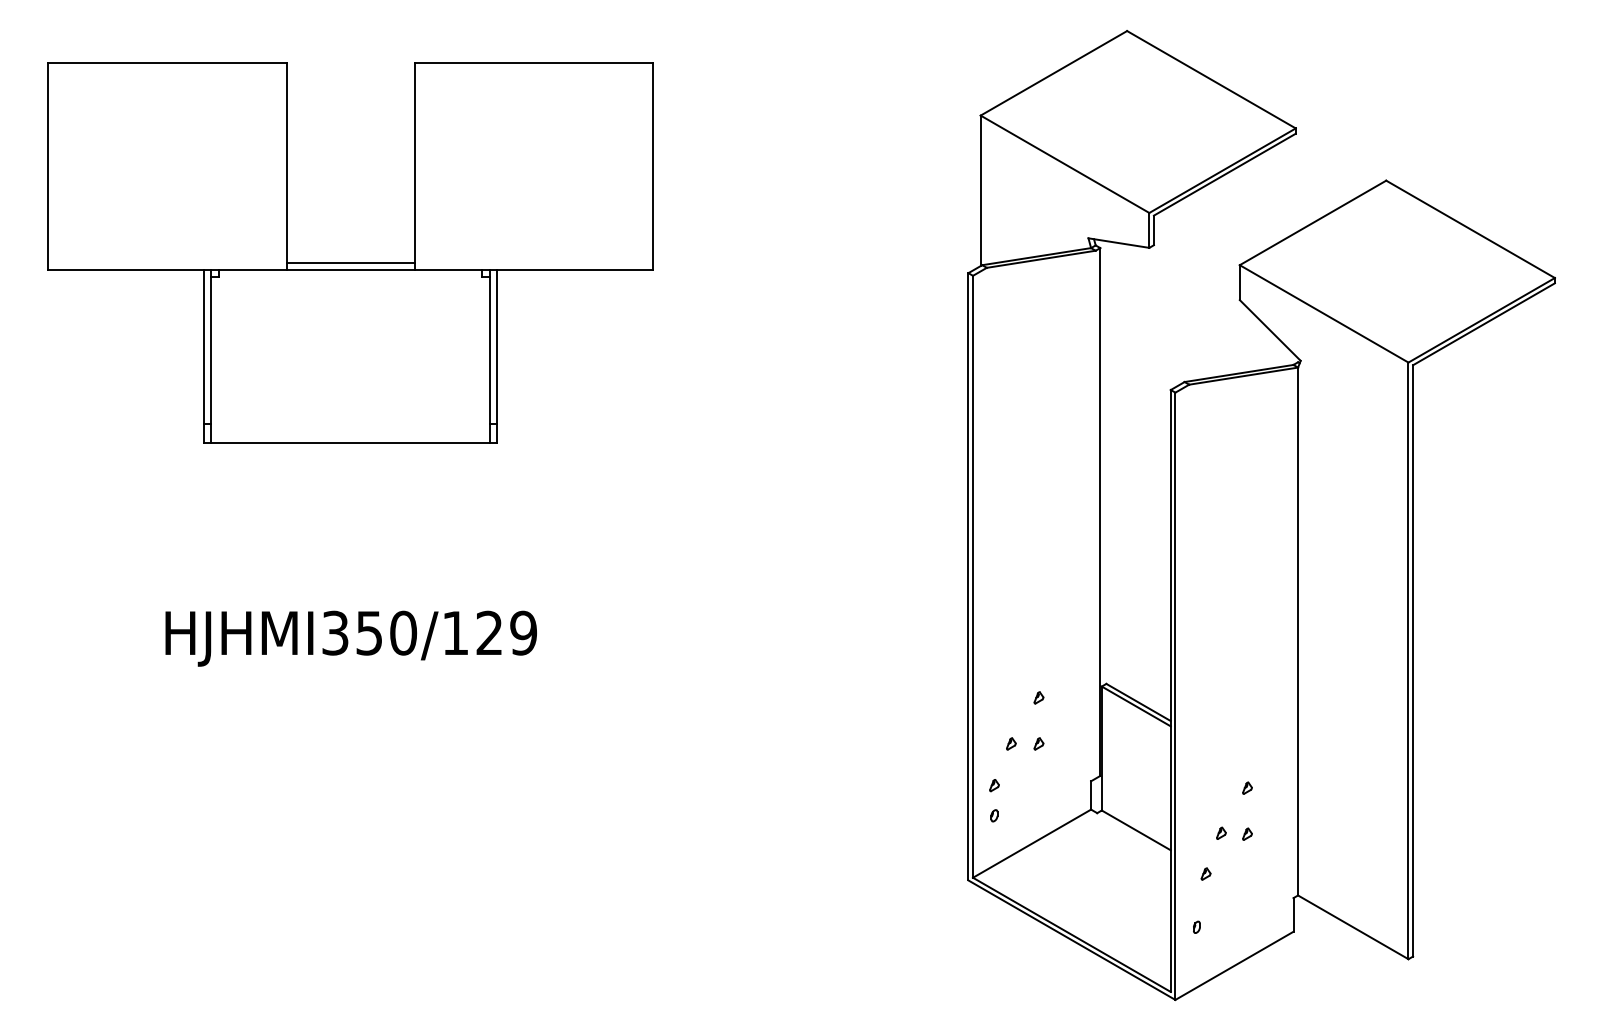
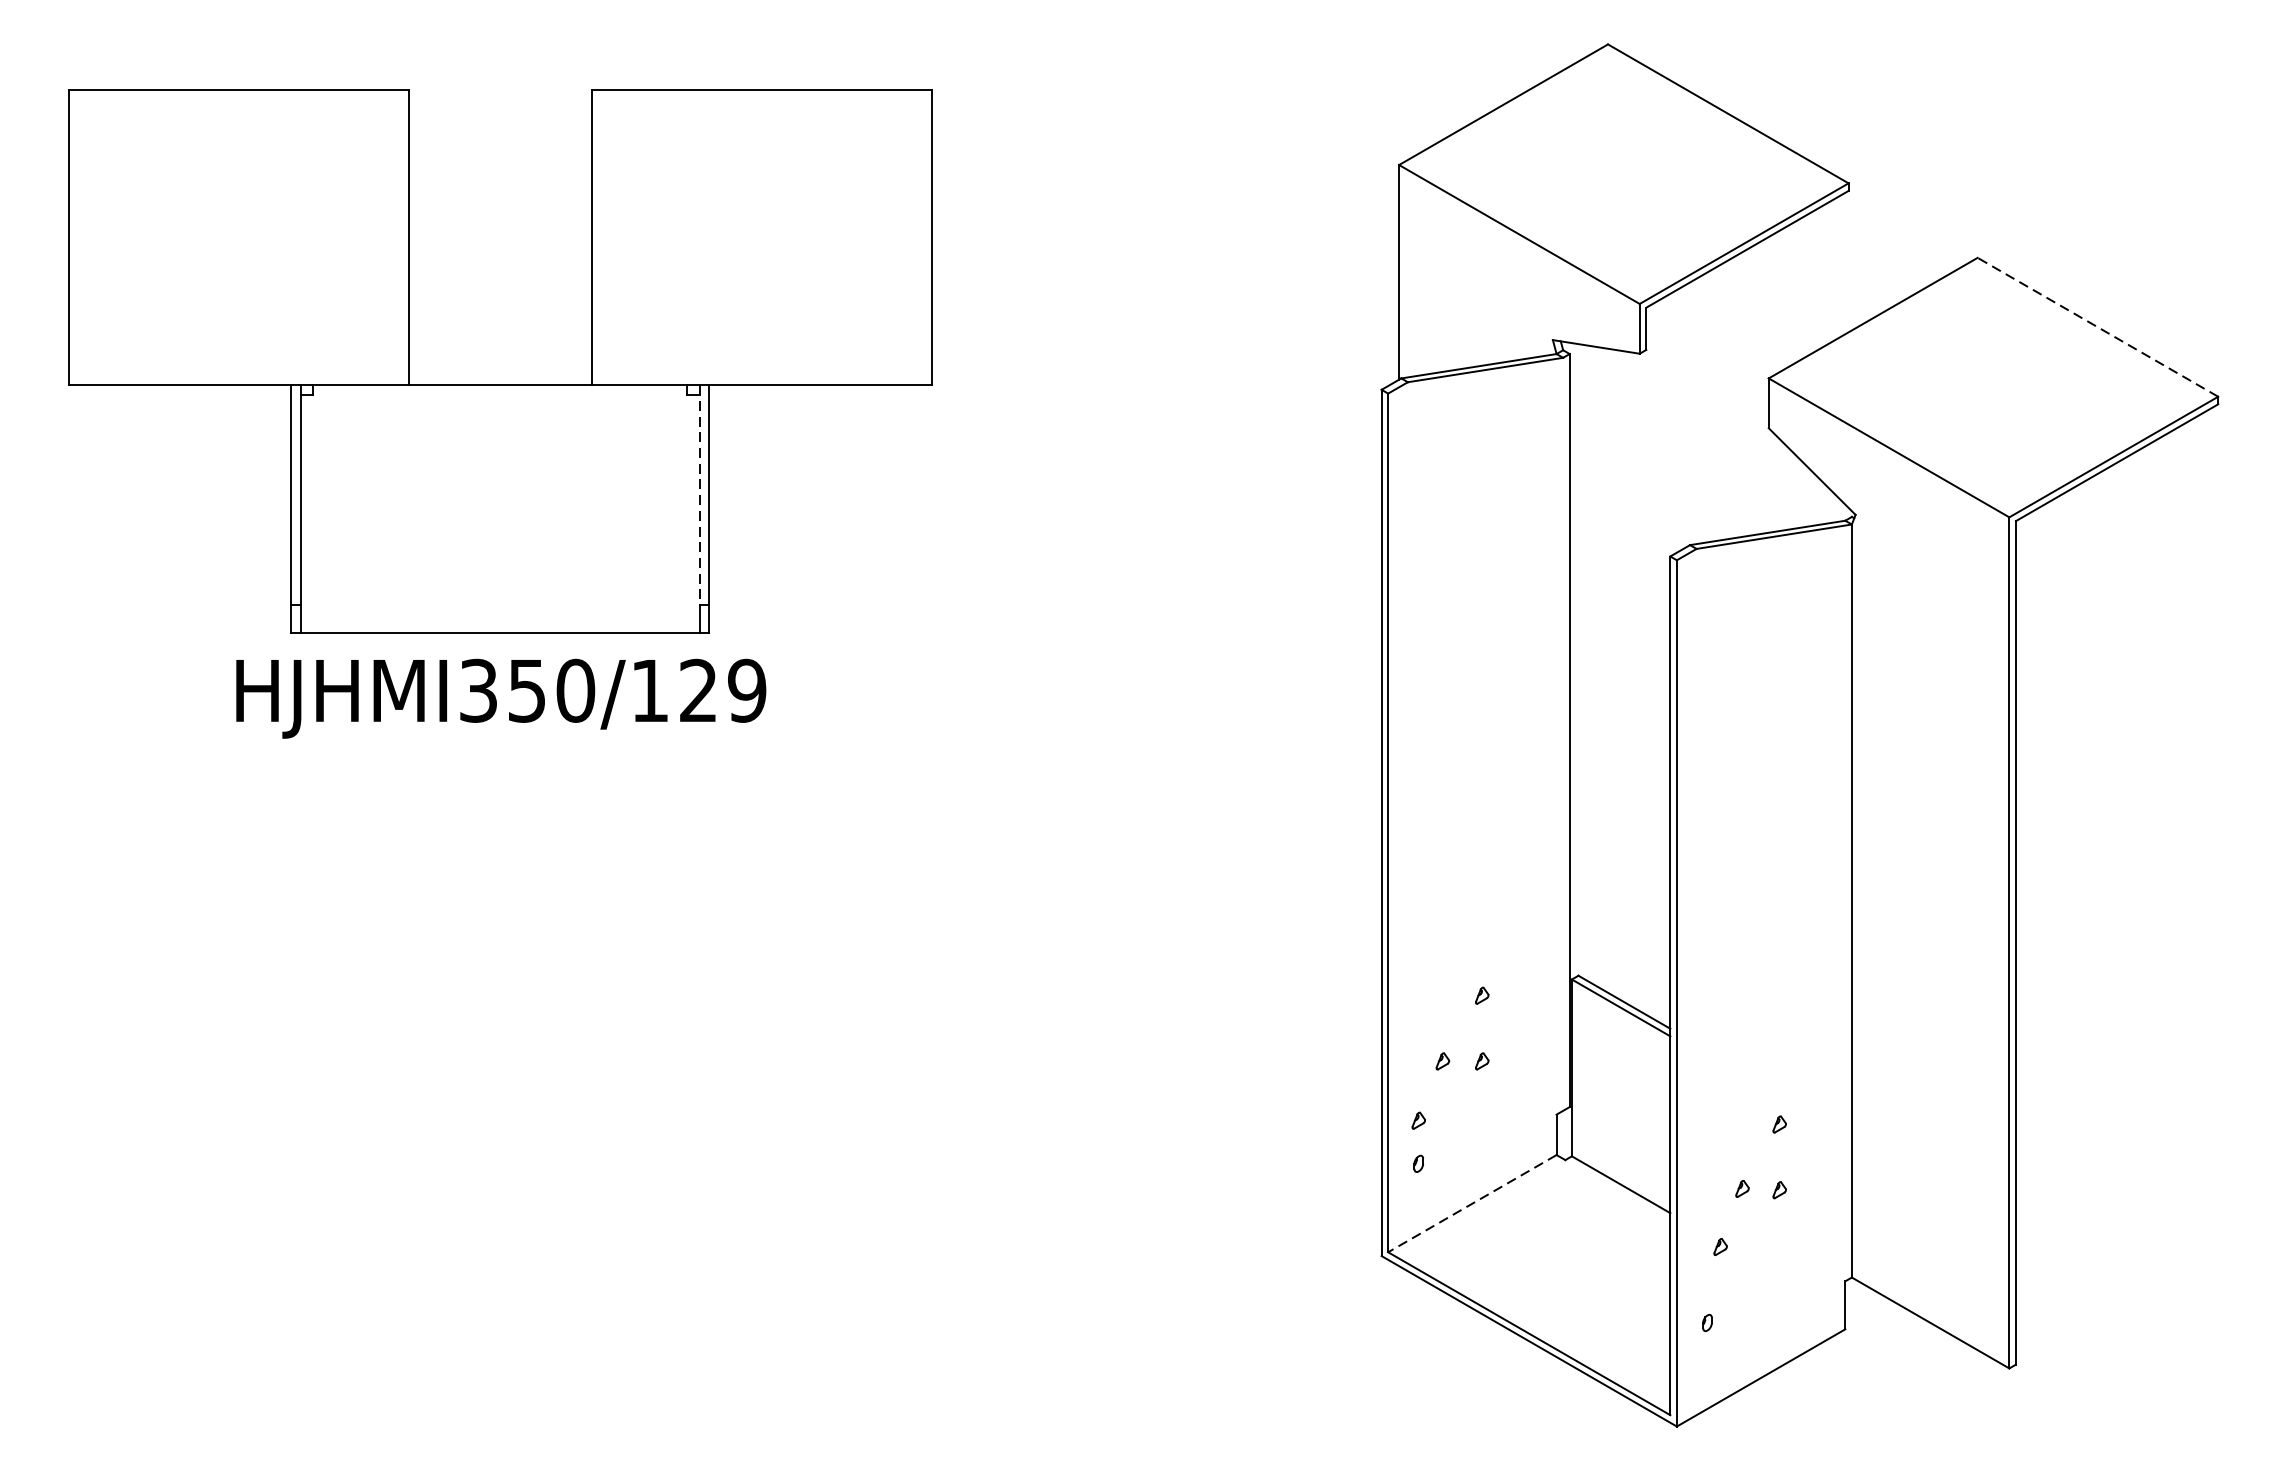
line: (1470, 229) -> (2097, 327), solid -> dashed
line: (350, 263) -> (500, 376), removed
line: (490, 346) -> (699, 494), solid -> dashed
text: (350, 638) -> (500, 698), moved
line: (1031, 843) -> (1471, 1203), solid -> dashed

